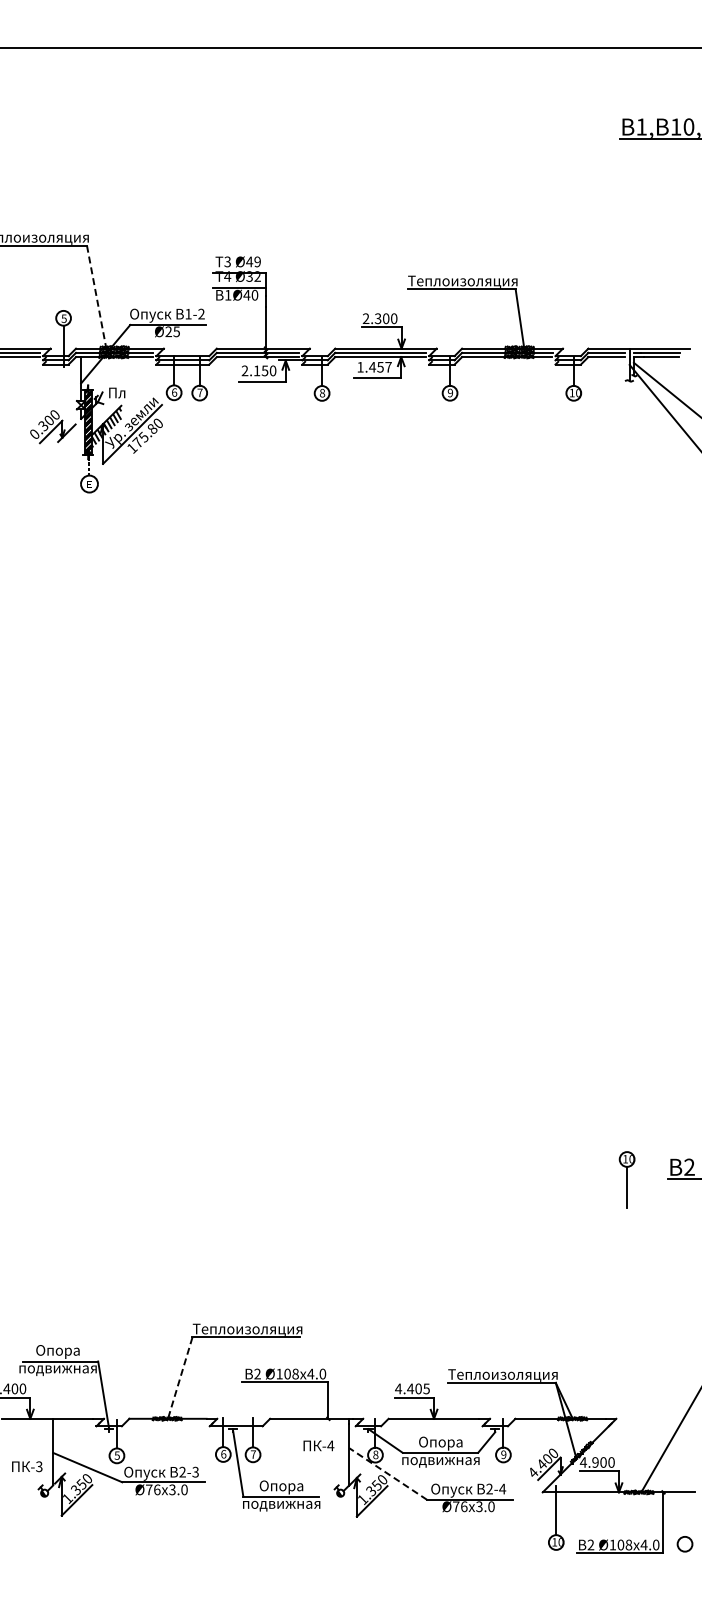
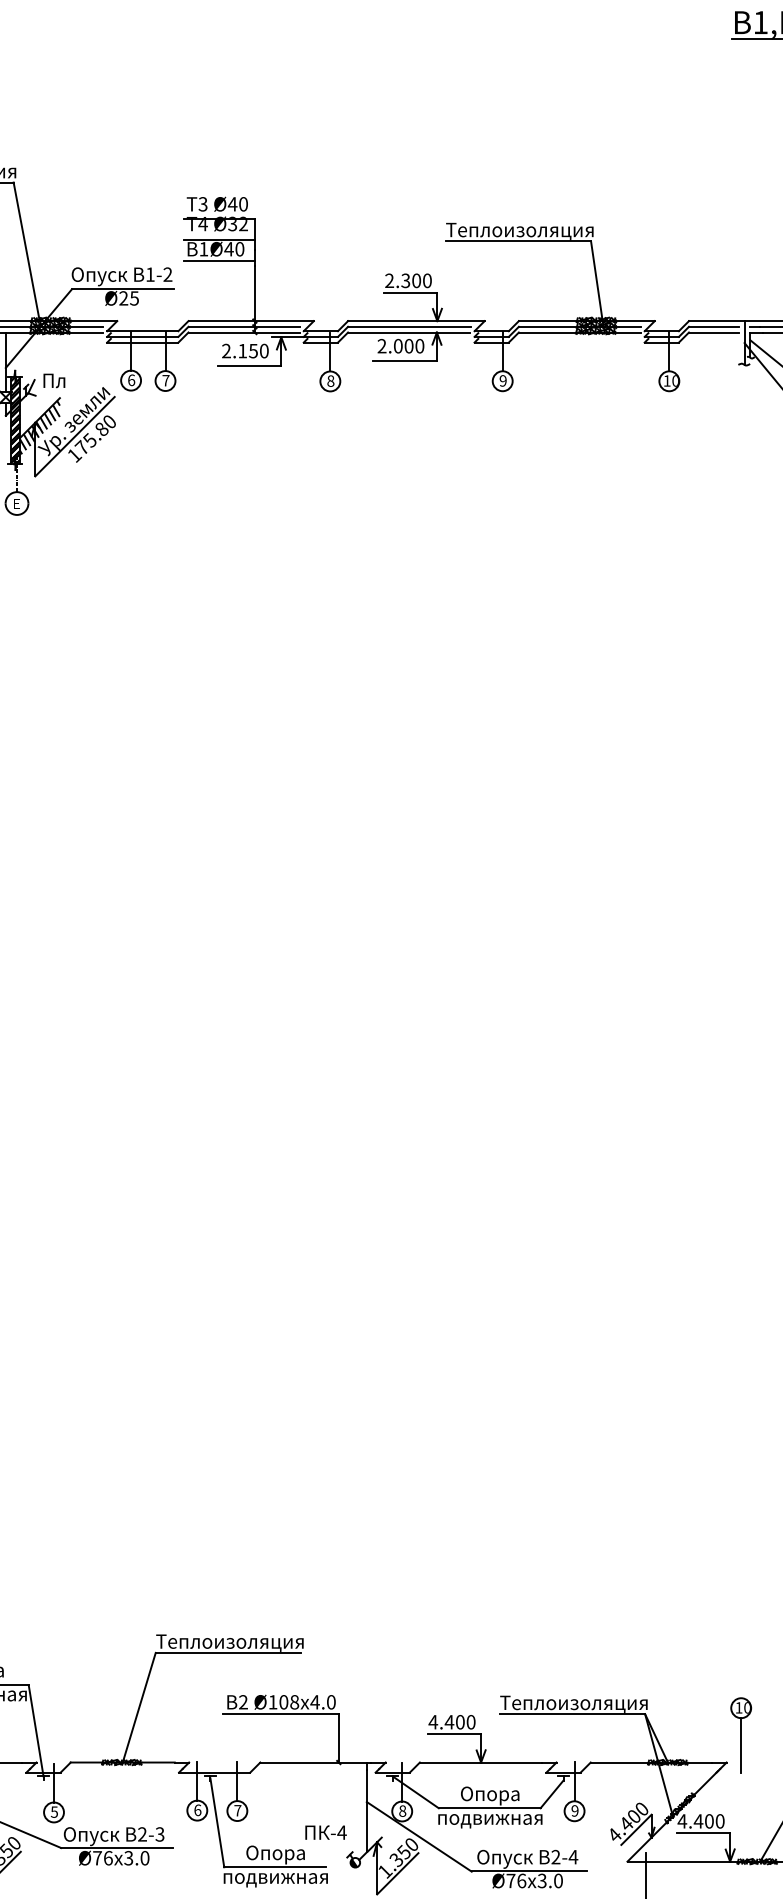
text: (257, 261) -> (243, 203), 49 -> 40
line: (96, 297) -> (26, 252), dashed -> solid
line: (239, 303) -> (219, 260), added
text: (374, 366) -> (400, 345), 1.457 -> 2.000
part: (626, 1179) -> (740, 1735), moved
line: (180, 1378) -> (139, 1708), dashed -> solid
text: (426, 1388) -> (470, 1721), 4.405 -> 4.400
text: (318, 1445) -> (325, 1832), moved
text: (595, 1462) -> (698, 1821), 4.900 -> 4.400
line: (388, 1473) -> (419, 1836), dashed -> solid

